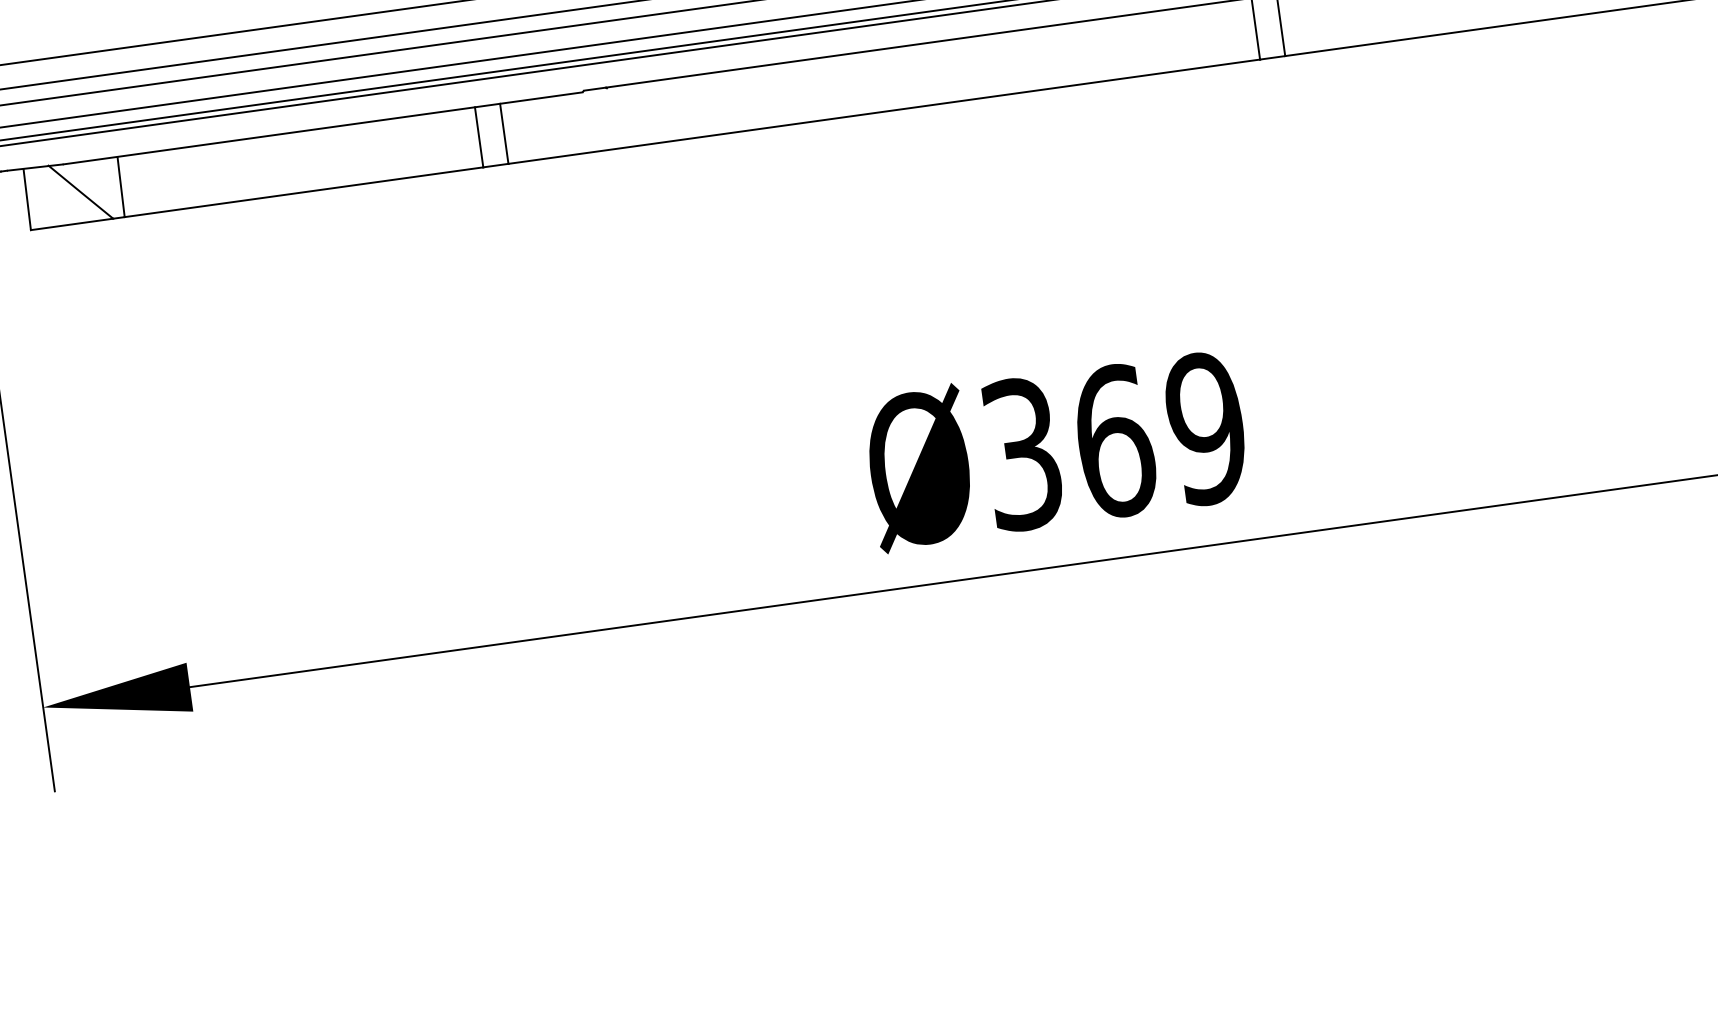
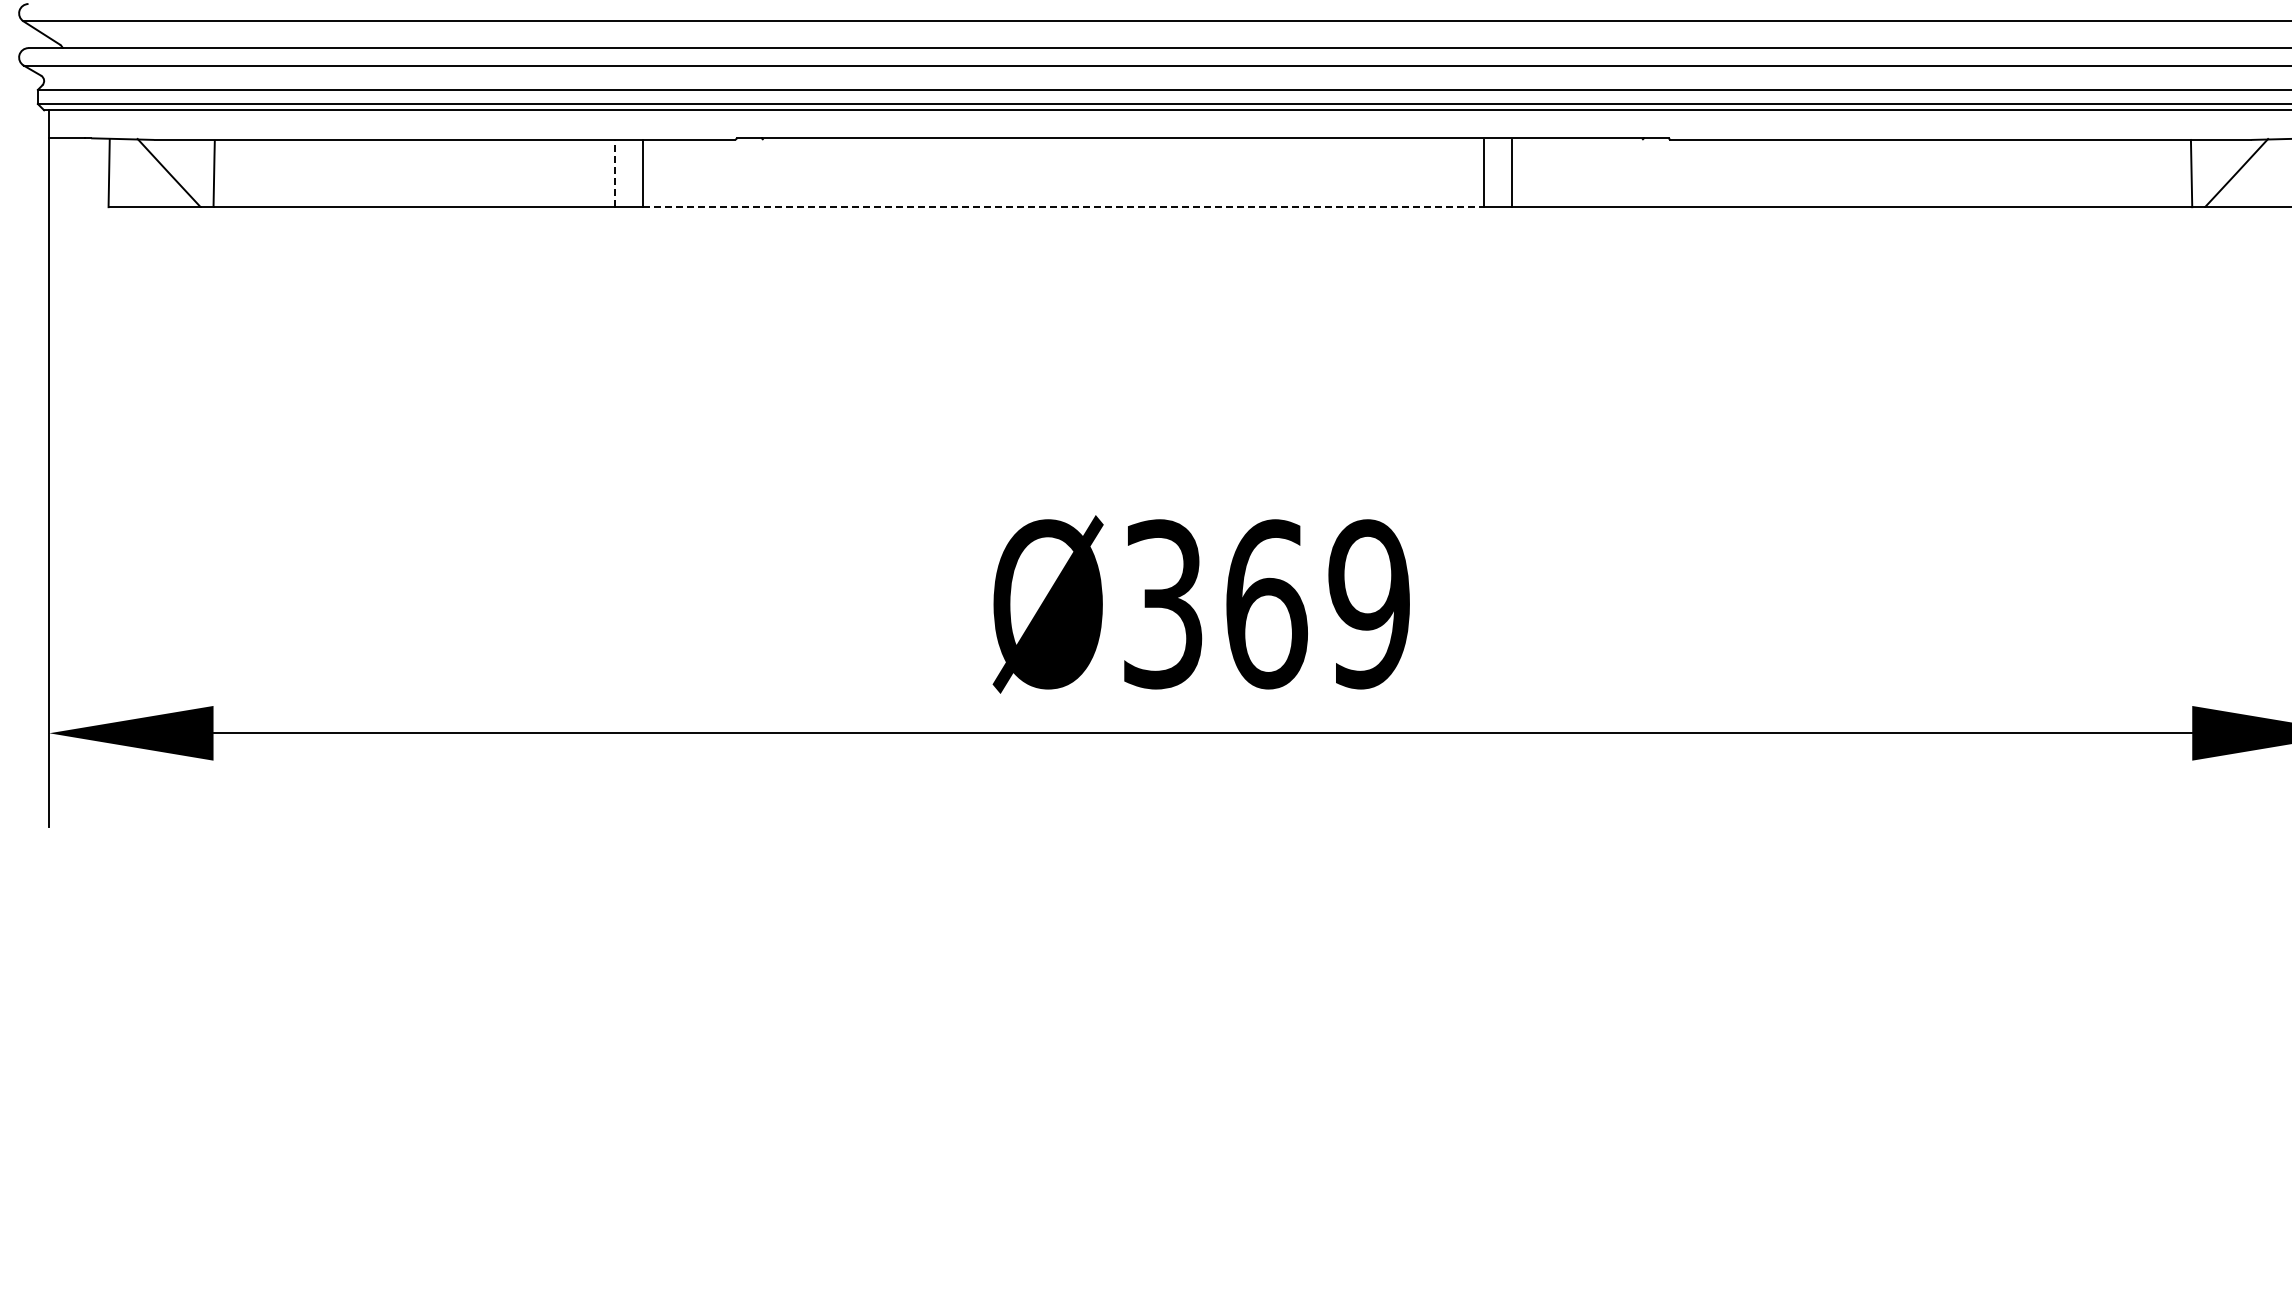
line: (884, 112) -> (1063, 207), solid -> dashed
line: (478, 137) -> (614, 173), solid -> dashed

